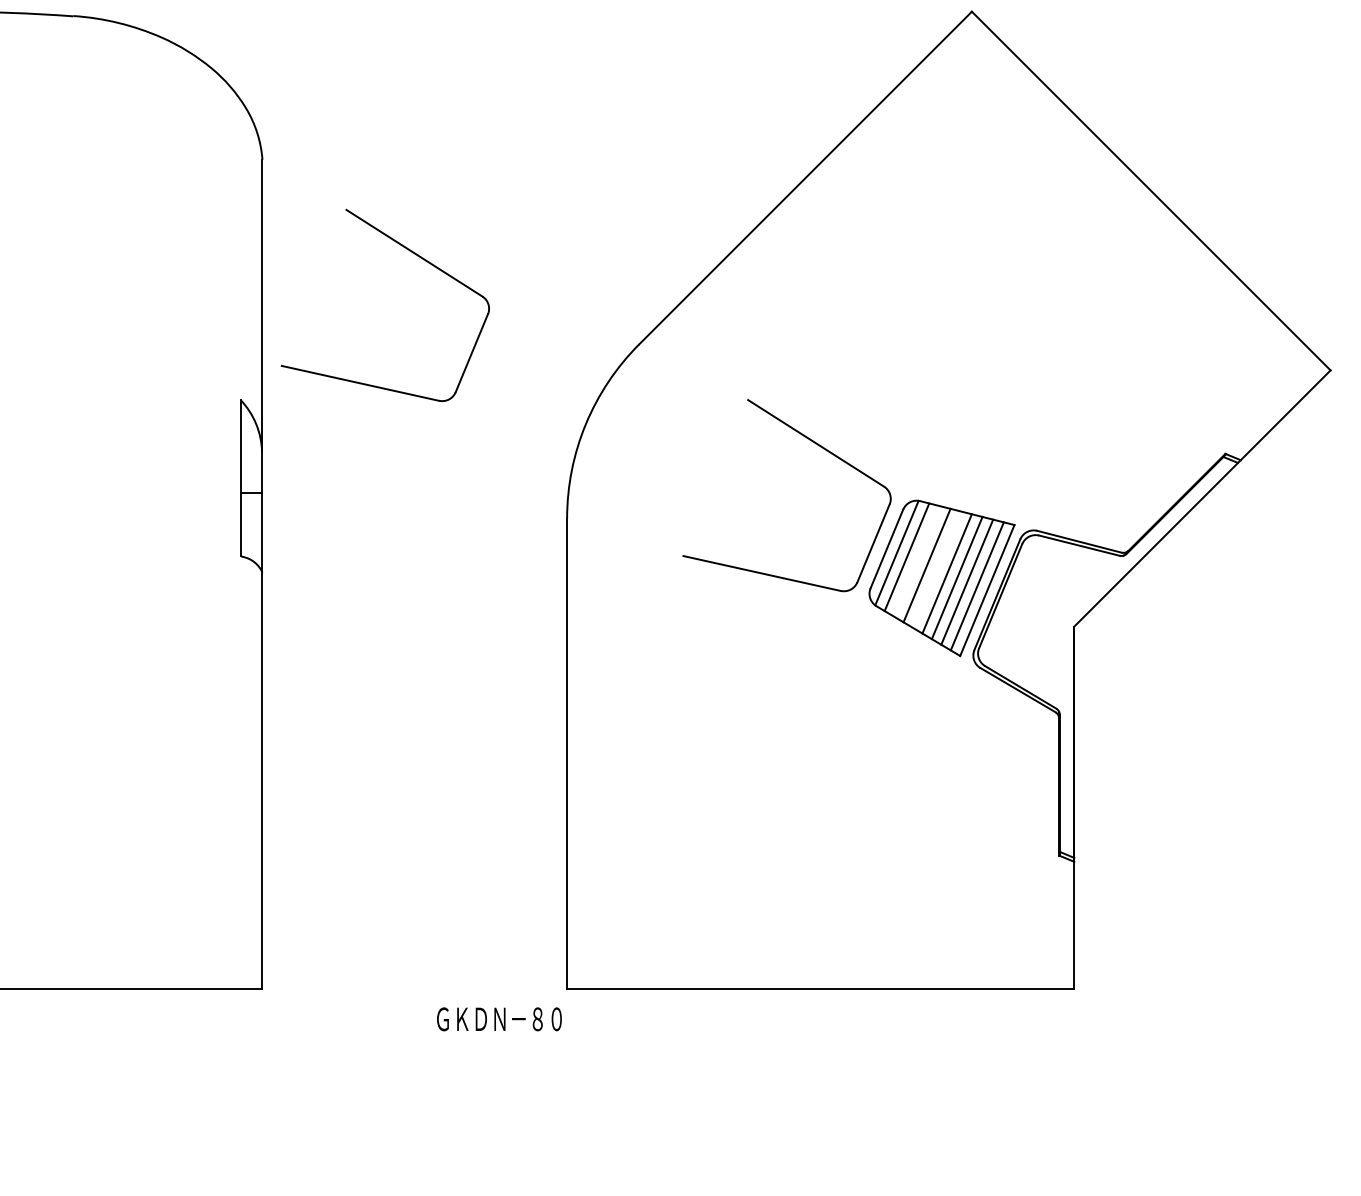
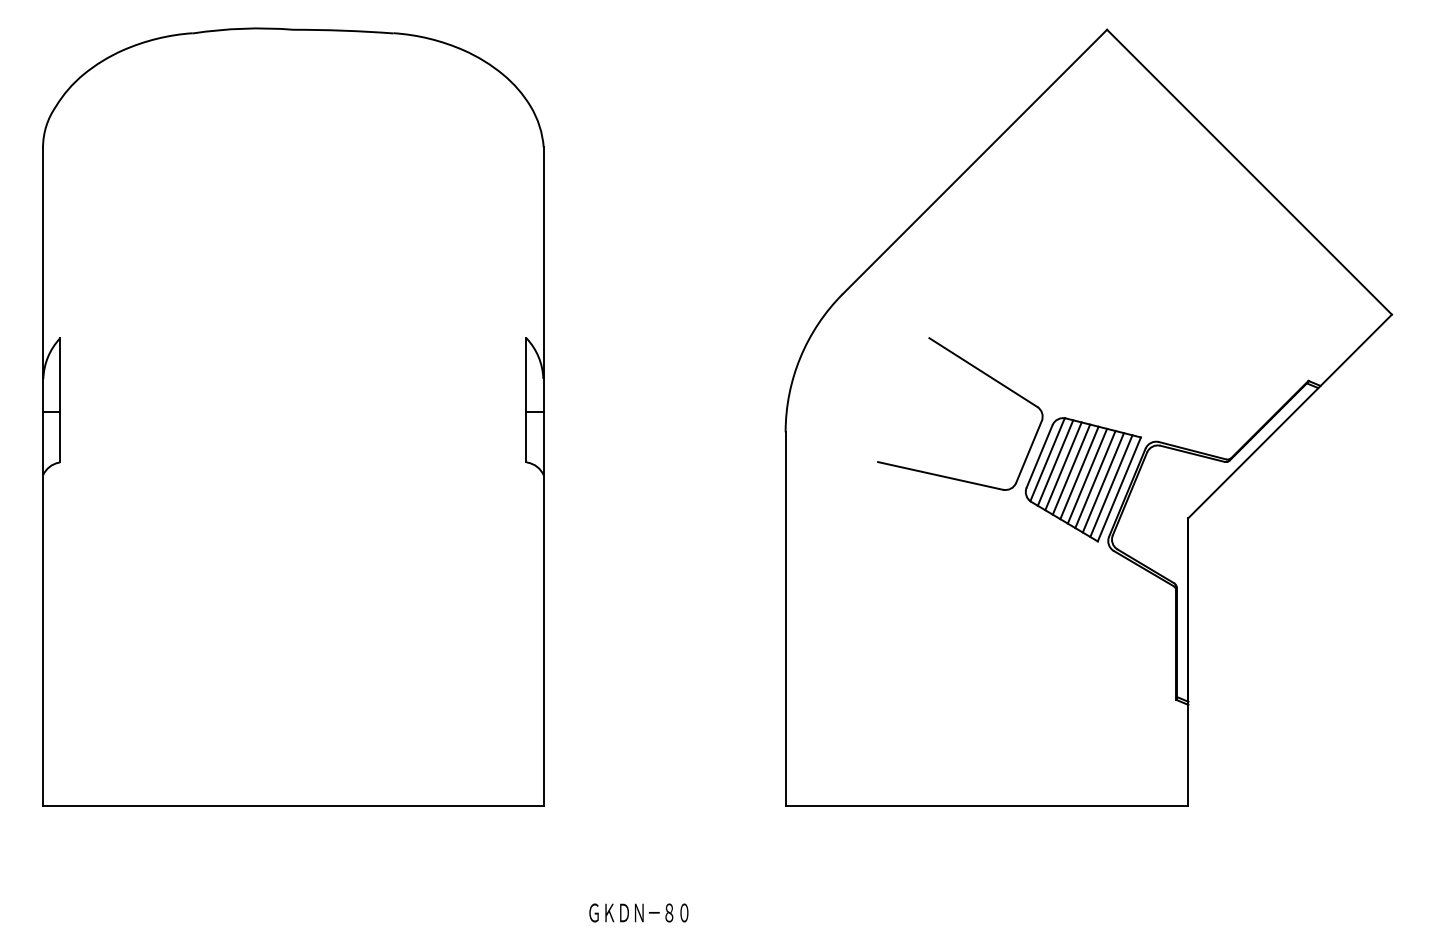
part: (413, 254) -> (663, 222), removed
line: (917, 561) -> (1063, 466), added
line: (937, 569) -> (1079, 472), added
text: (498, 1018) -> (638, 912), moved

